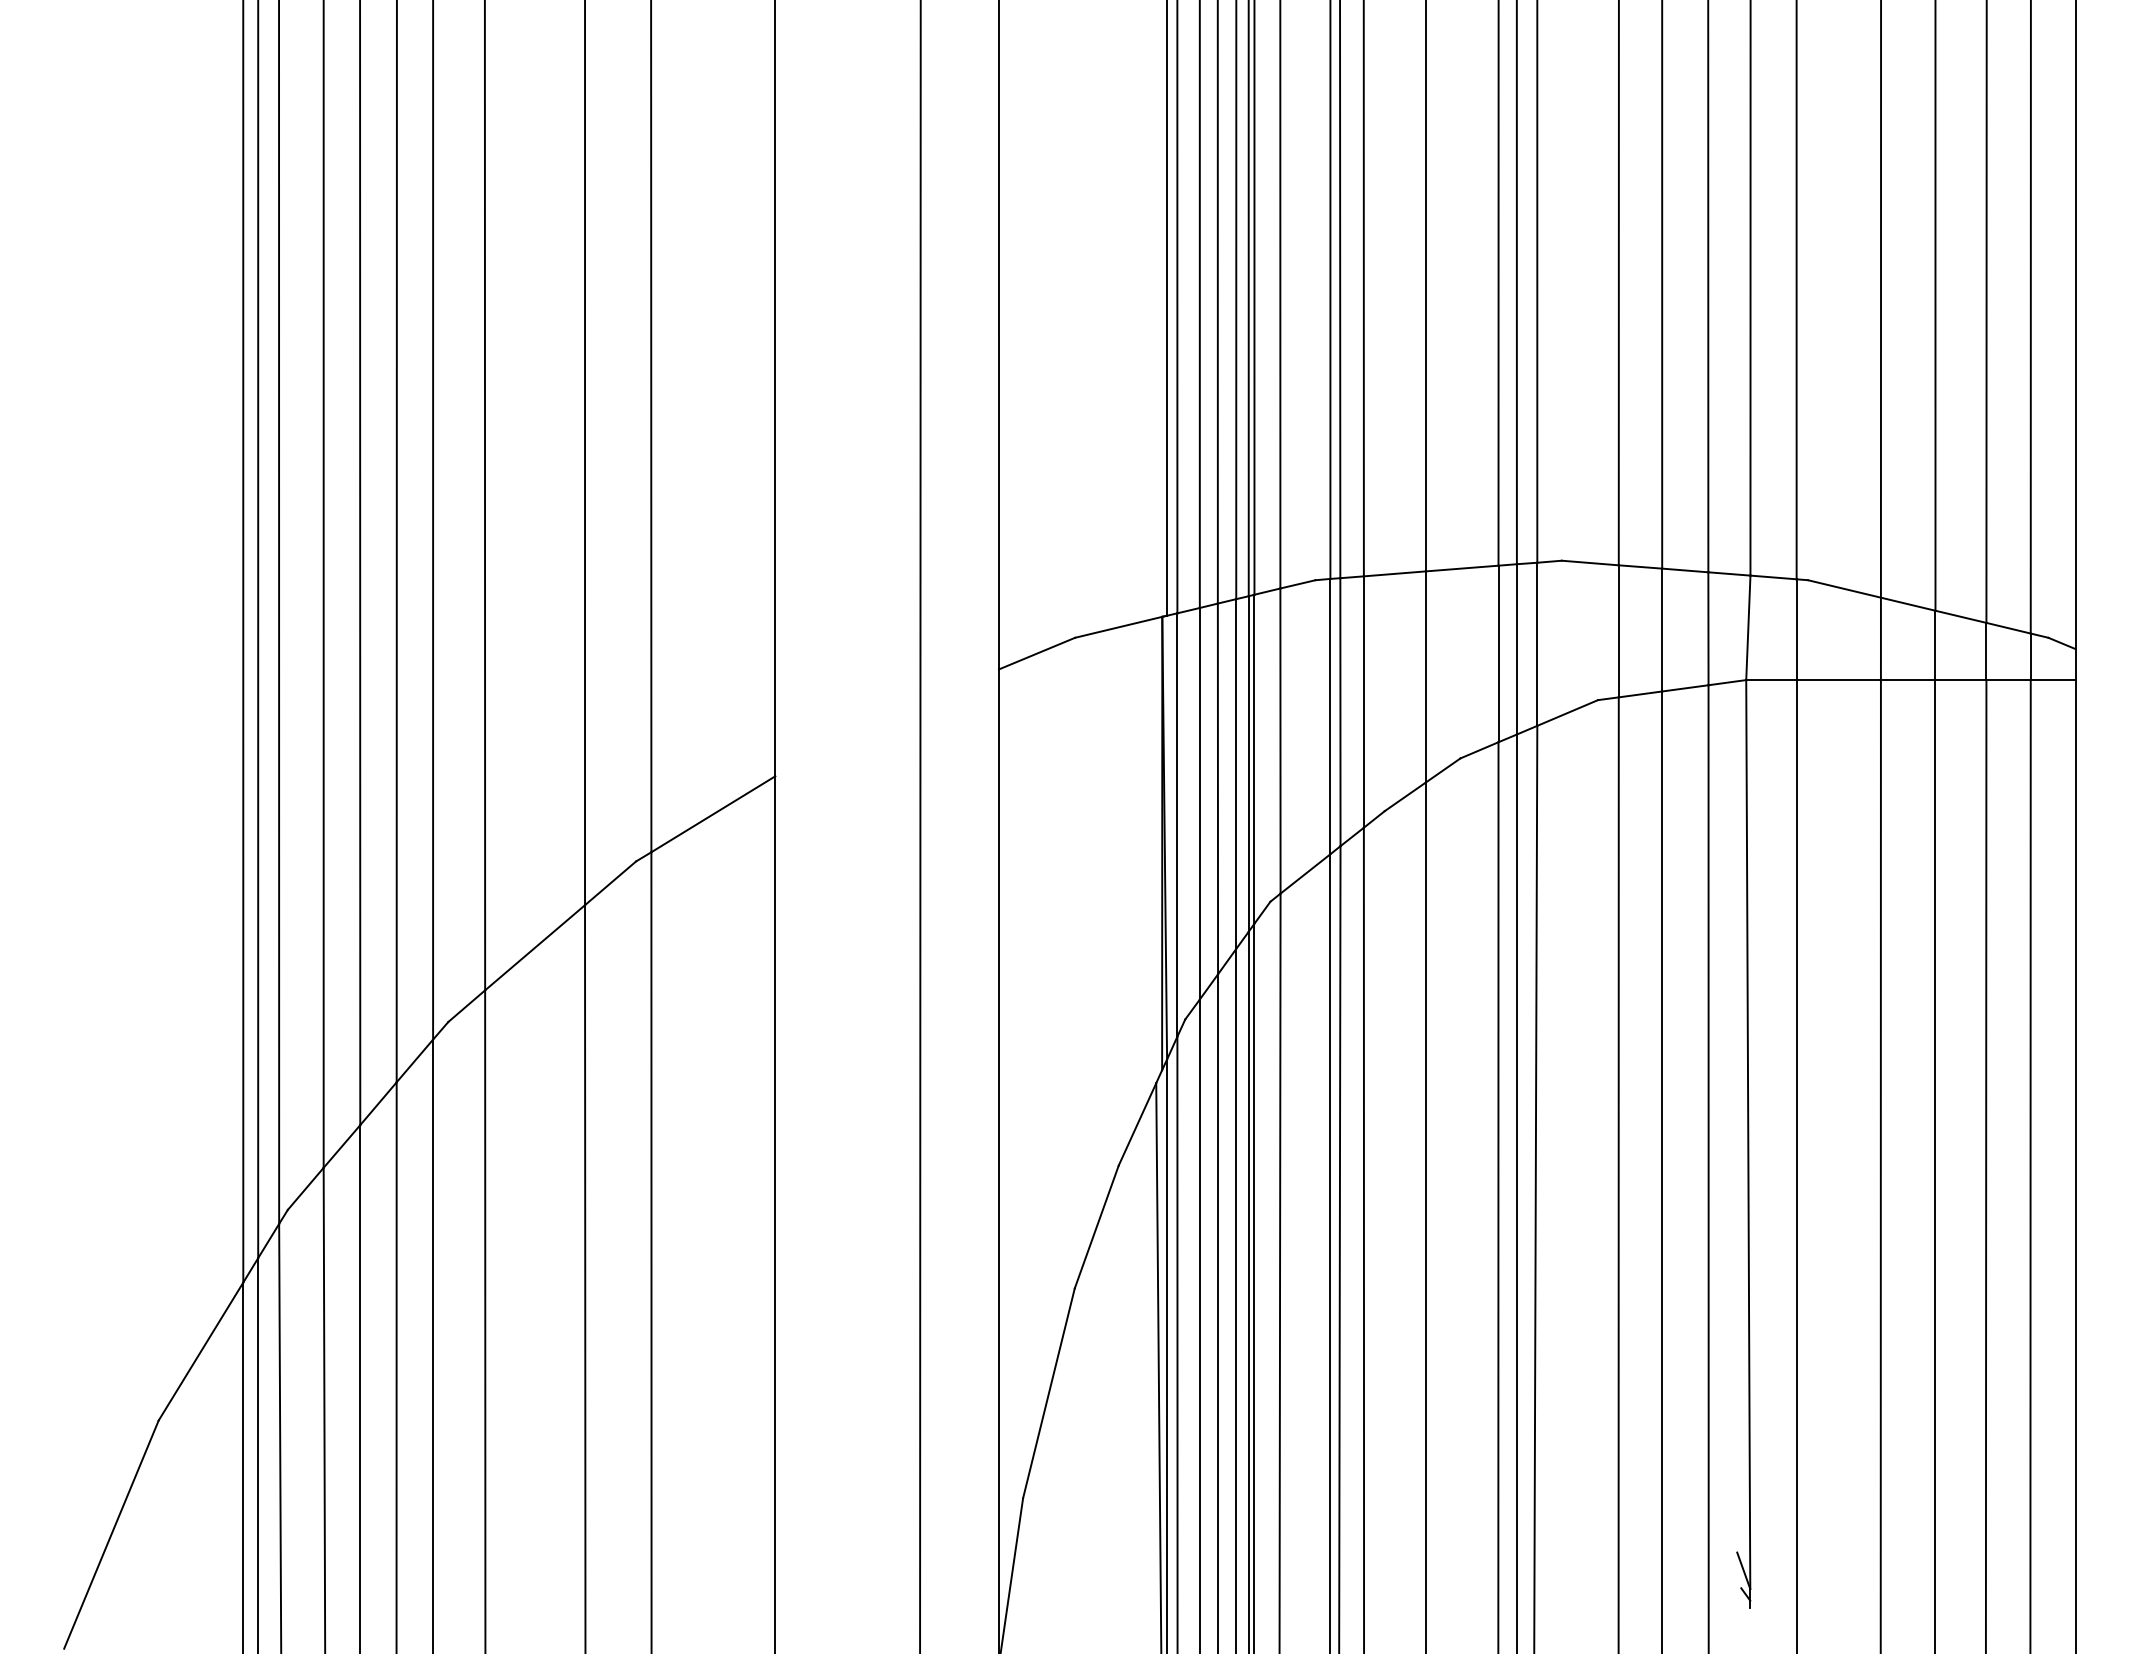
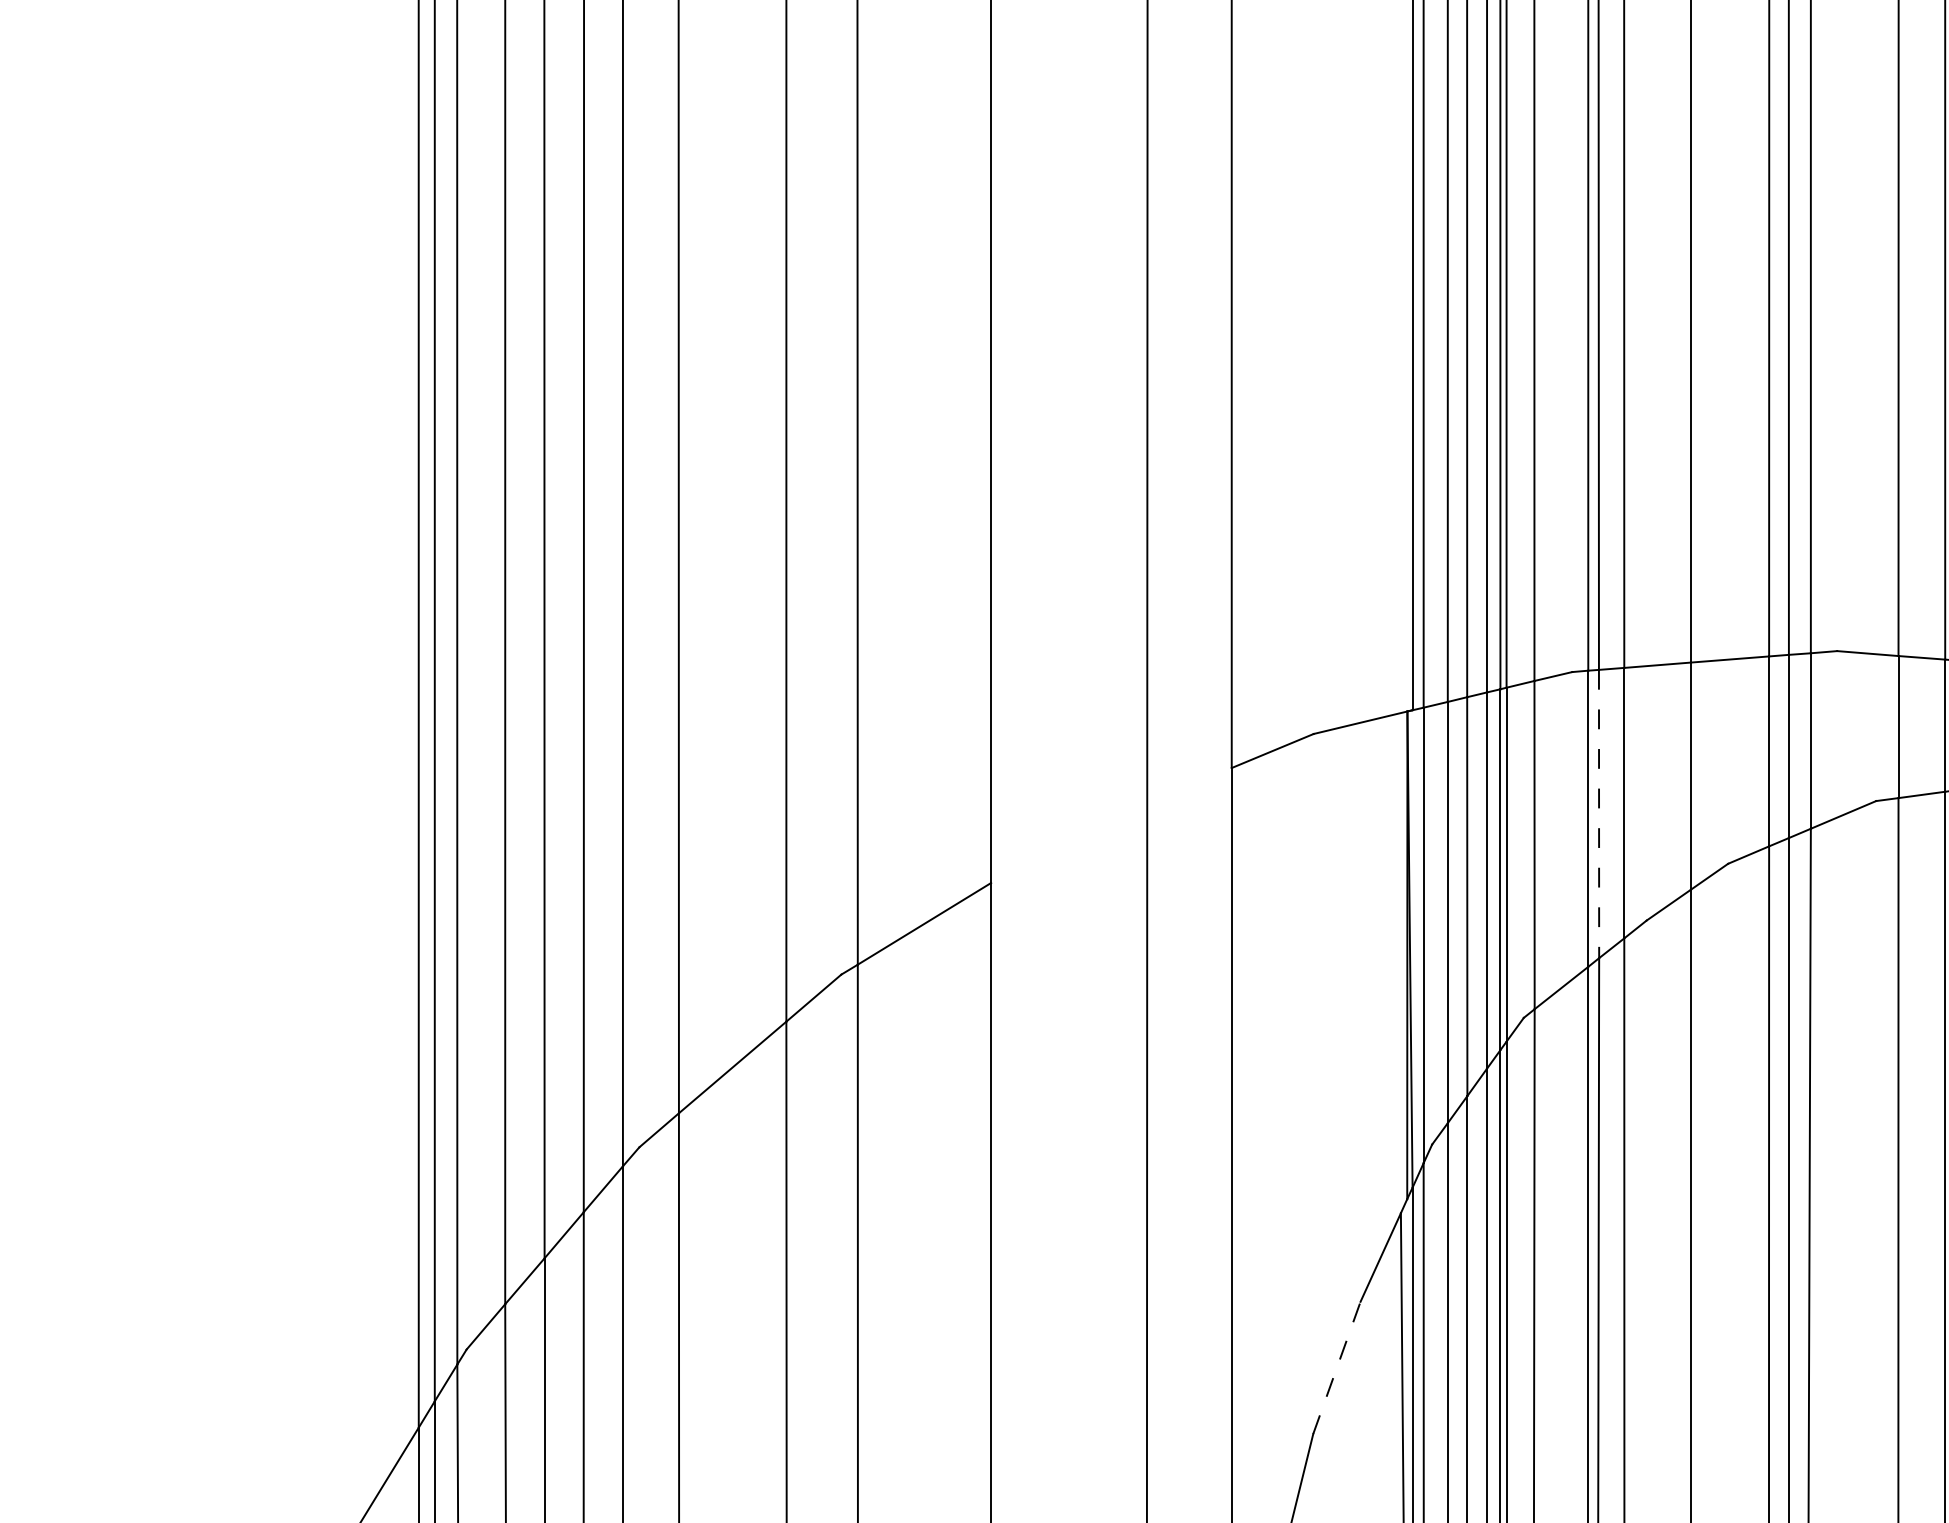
line: (1340, 712) -> (1599, 814), solid -> dashed
line: (1096, 1226) -> (1336, 1367), solid -> dashed

